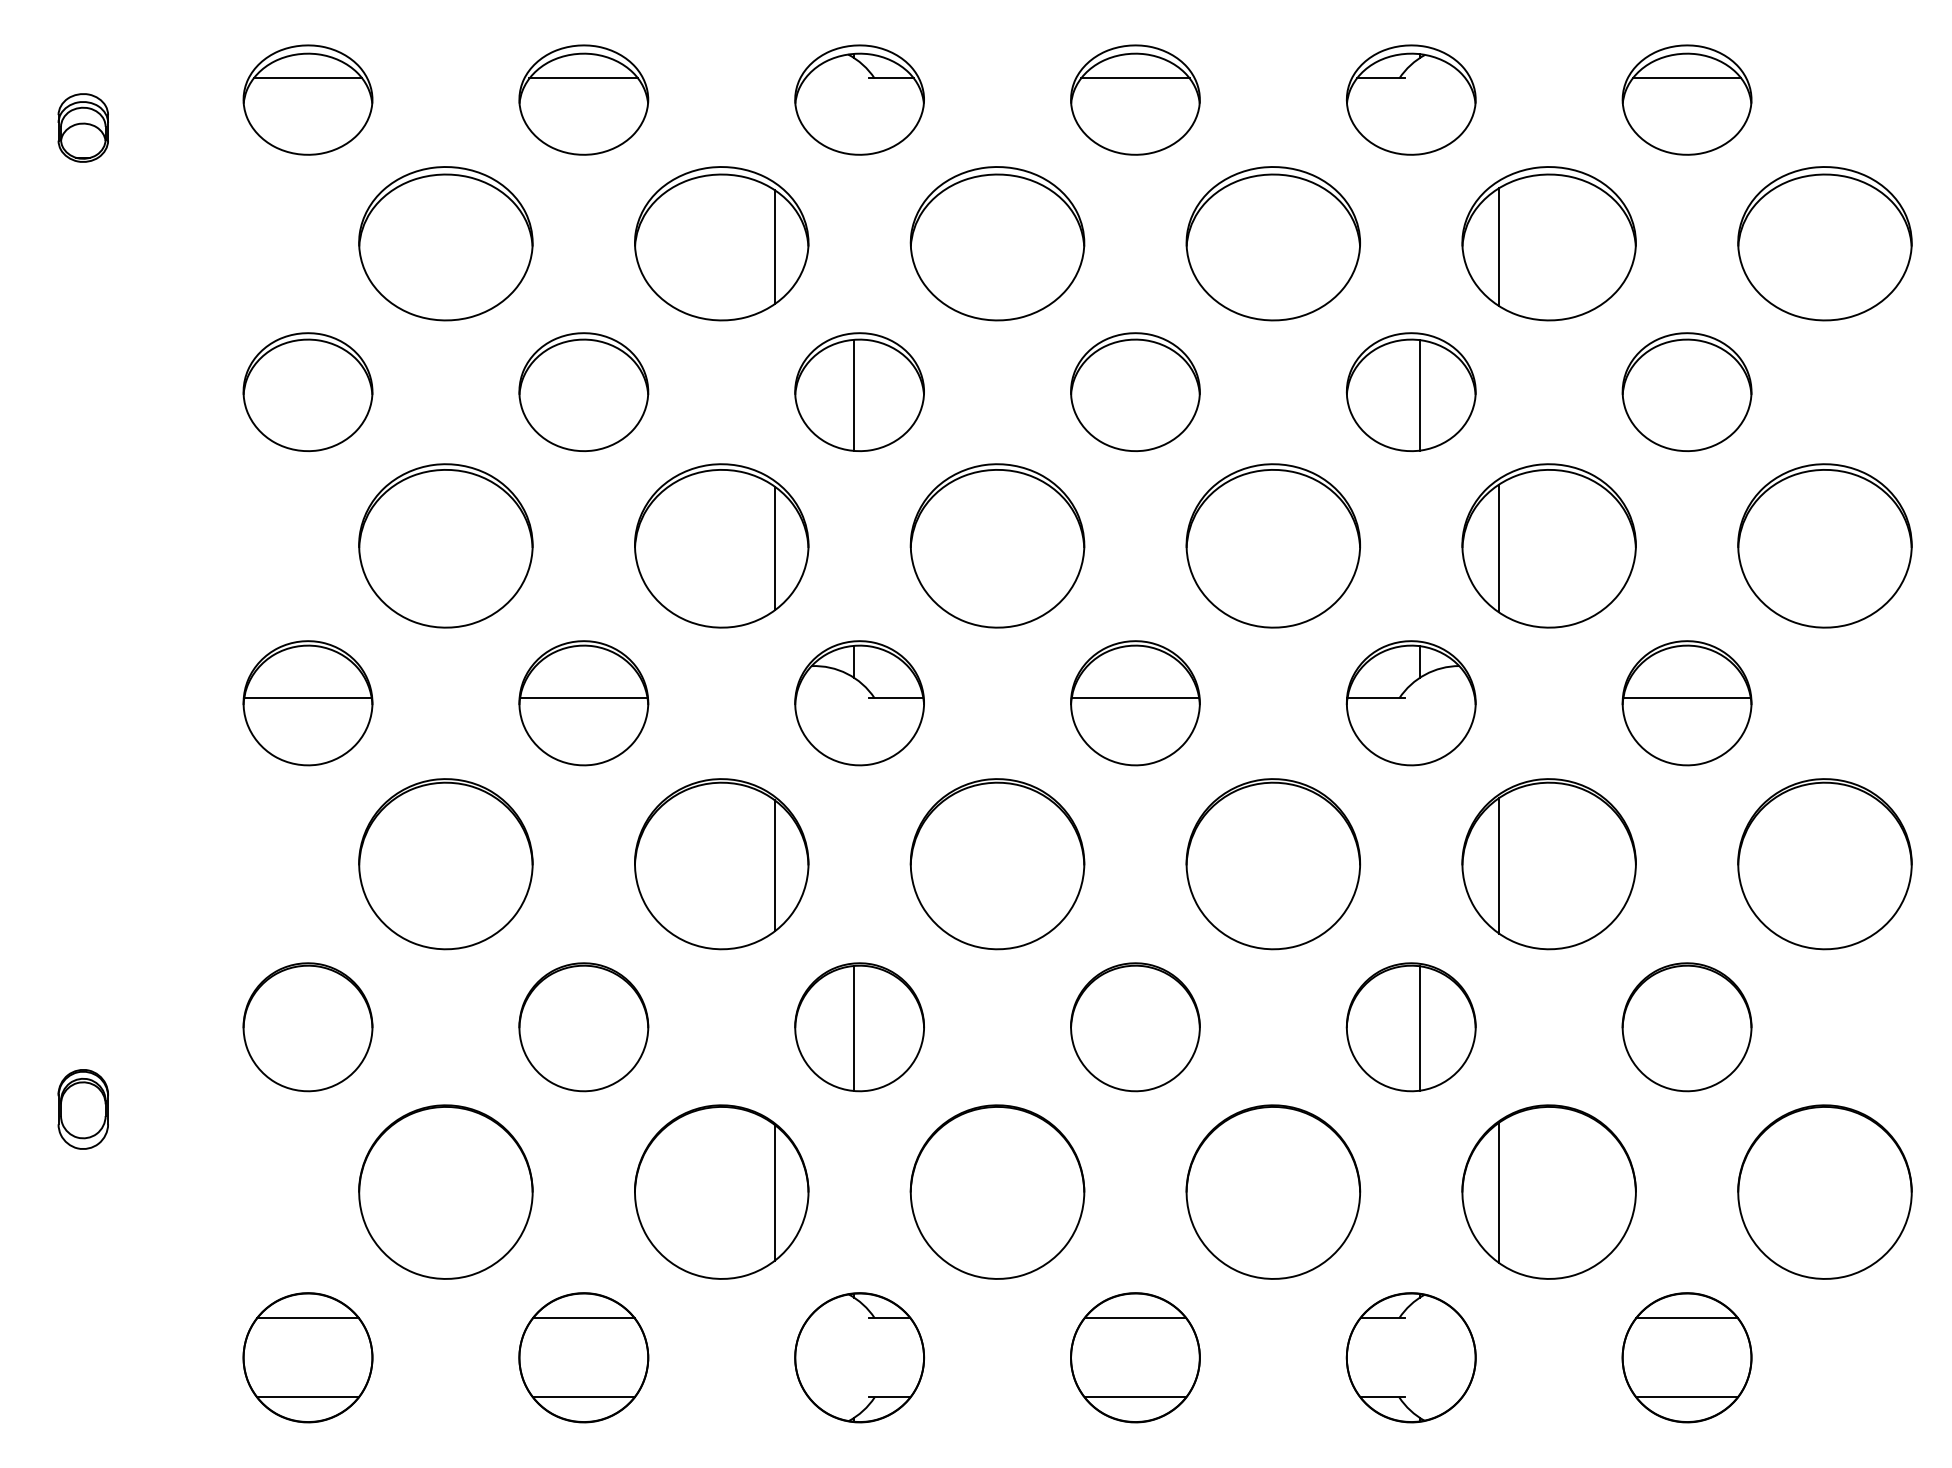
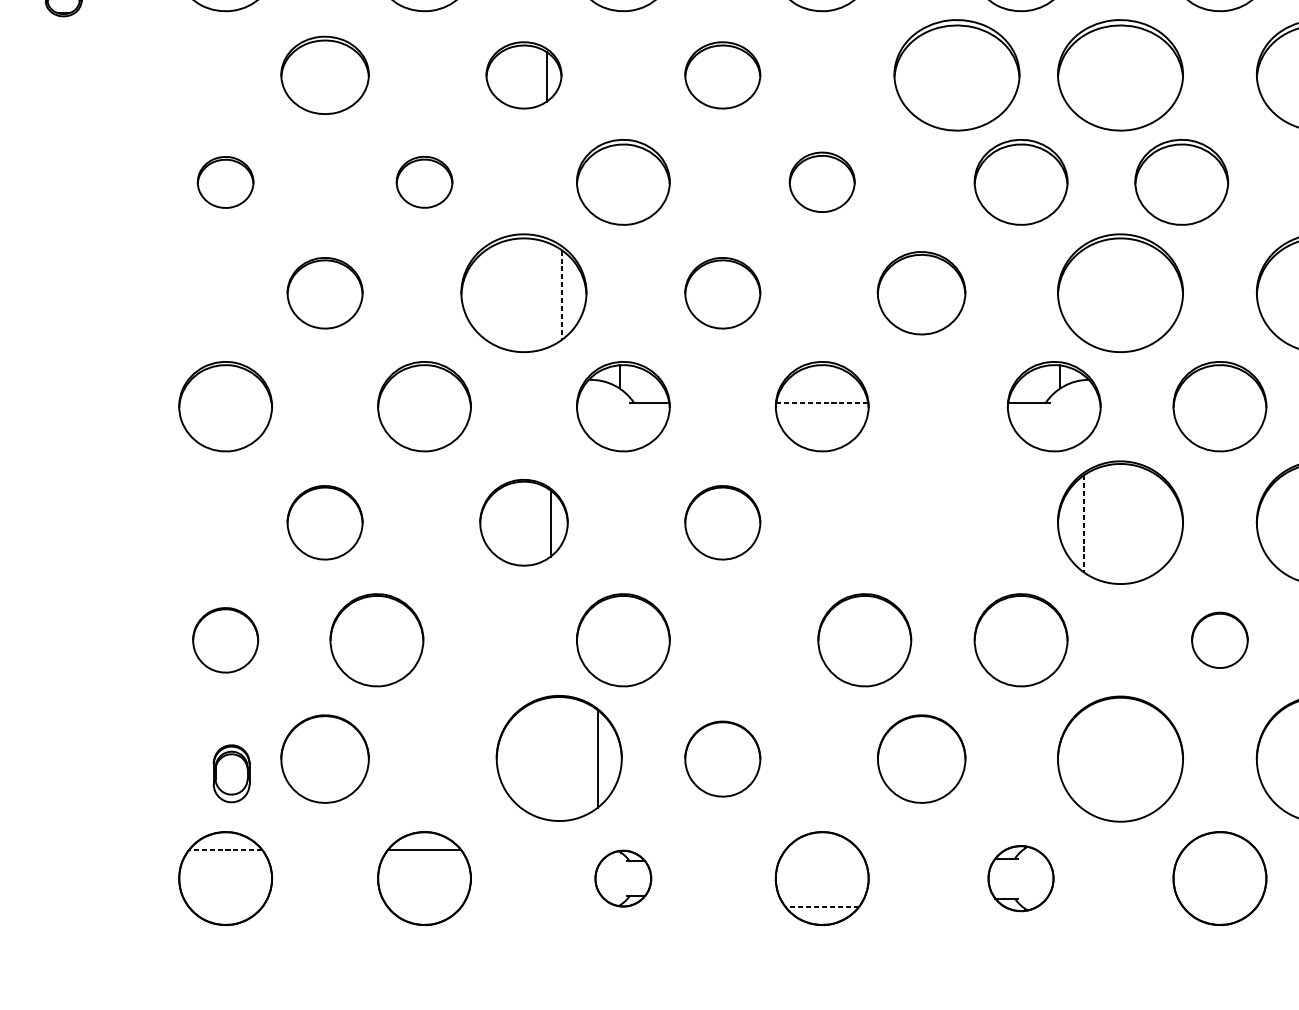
part: (445, 243) -> (324, 75), size x0.7
part: (721, 243) -> (523, 75), size x0.6
part: (997, 243) -> (722, 75), size x0.6
part: (1272, 243) -> (956, 75), moved
line: (1498, 247) -> (1083, 78), removed
part: (583, 391) -> (424, 181), size x0.6
part: (1135, 391) -> (822, 181), size x0.7
part: (1686, 391) -> (1181, 181), moved
part: (307, 392) -> (225, 182), size x0.6
line: (854, 394) -> (619, 184), removed
line: (1419, 395) -> (1027, 184), removed
part: (445, 545) -> (324, 292), size x0.6
part: (997, 545) -> (722, 292), size x0.6
part: (1272, 545) -> (921, 292), size x0.7
line: (775, 548) -> (562, 295), solid -> dashed
line: (1498, 548) -> (1083, 295), removed
line: (307, 698) -> (225, 403), removed
line: (583, 698) -> (424, 403), removed
line: (1135, 698) -> (822, 403), solid -> dashed
line: (1686, 698) -> (1219, 403), removed
part: (1410, 703) -> (1053, 406), moved
part: (445, 864) -> (324, 522), size x0.6
part: (721, 864) -> (523, 522), size x0.7
part: (997, 864) -> (722, 522), size x0.6
part: (1273, 864) -> (921, 522), removed
line: (1498, 865) -> (1083, 523), solid -> dashed
part: (307, 1027) -> (225, 640), size x0.7
part: (583, 1027) -> (376, 640), moved
part: (1135, 1027) -> (864, 640), moved
part: (1686, 1027) -> (1219, 640), size x0.6
line: (854, 1028) -> (619, 641), removed
line: (1419, 1028) -> (1027, 641), removed
part: (82, 1109) -> (231, 773), moved
part: (445, 1191) -> (324, 758), size x0.7
part: (721, 1191) -> (559, 757), moved
part: (997, 1191) -> (722, 758), size x0.6
part: (1273, 1191) -> (921, 758), size x0.7
line: (1498, 1192) -> (1083, 759), removed
line: (308, 1318) -> (226, 850), solid -> dashed
line: (1135, 1318) -> (822, 850), removed
line: (1686, 1318) -> (1219, 850), removed
part: (859, 1357) -> (623, 878), size x0.6
part: (1410, 1357) -> (1020, 878), size x0.7
line: (307, 1397) -> (225, 907), removed
line: (583, 1397) -> (424, 907), removed
line: (1135, 1397) -> (822, 907), solid -> dashed
line: (1686, 1397) -> (1219, 907), removed

